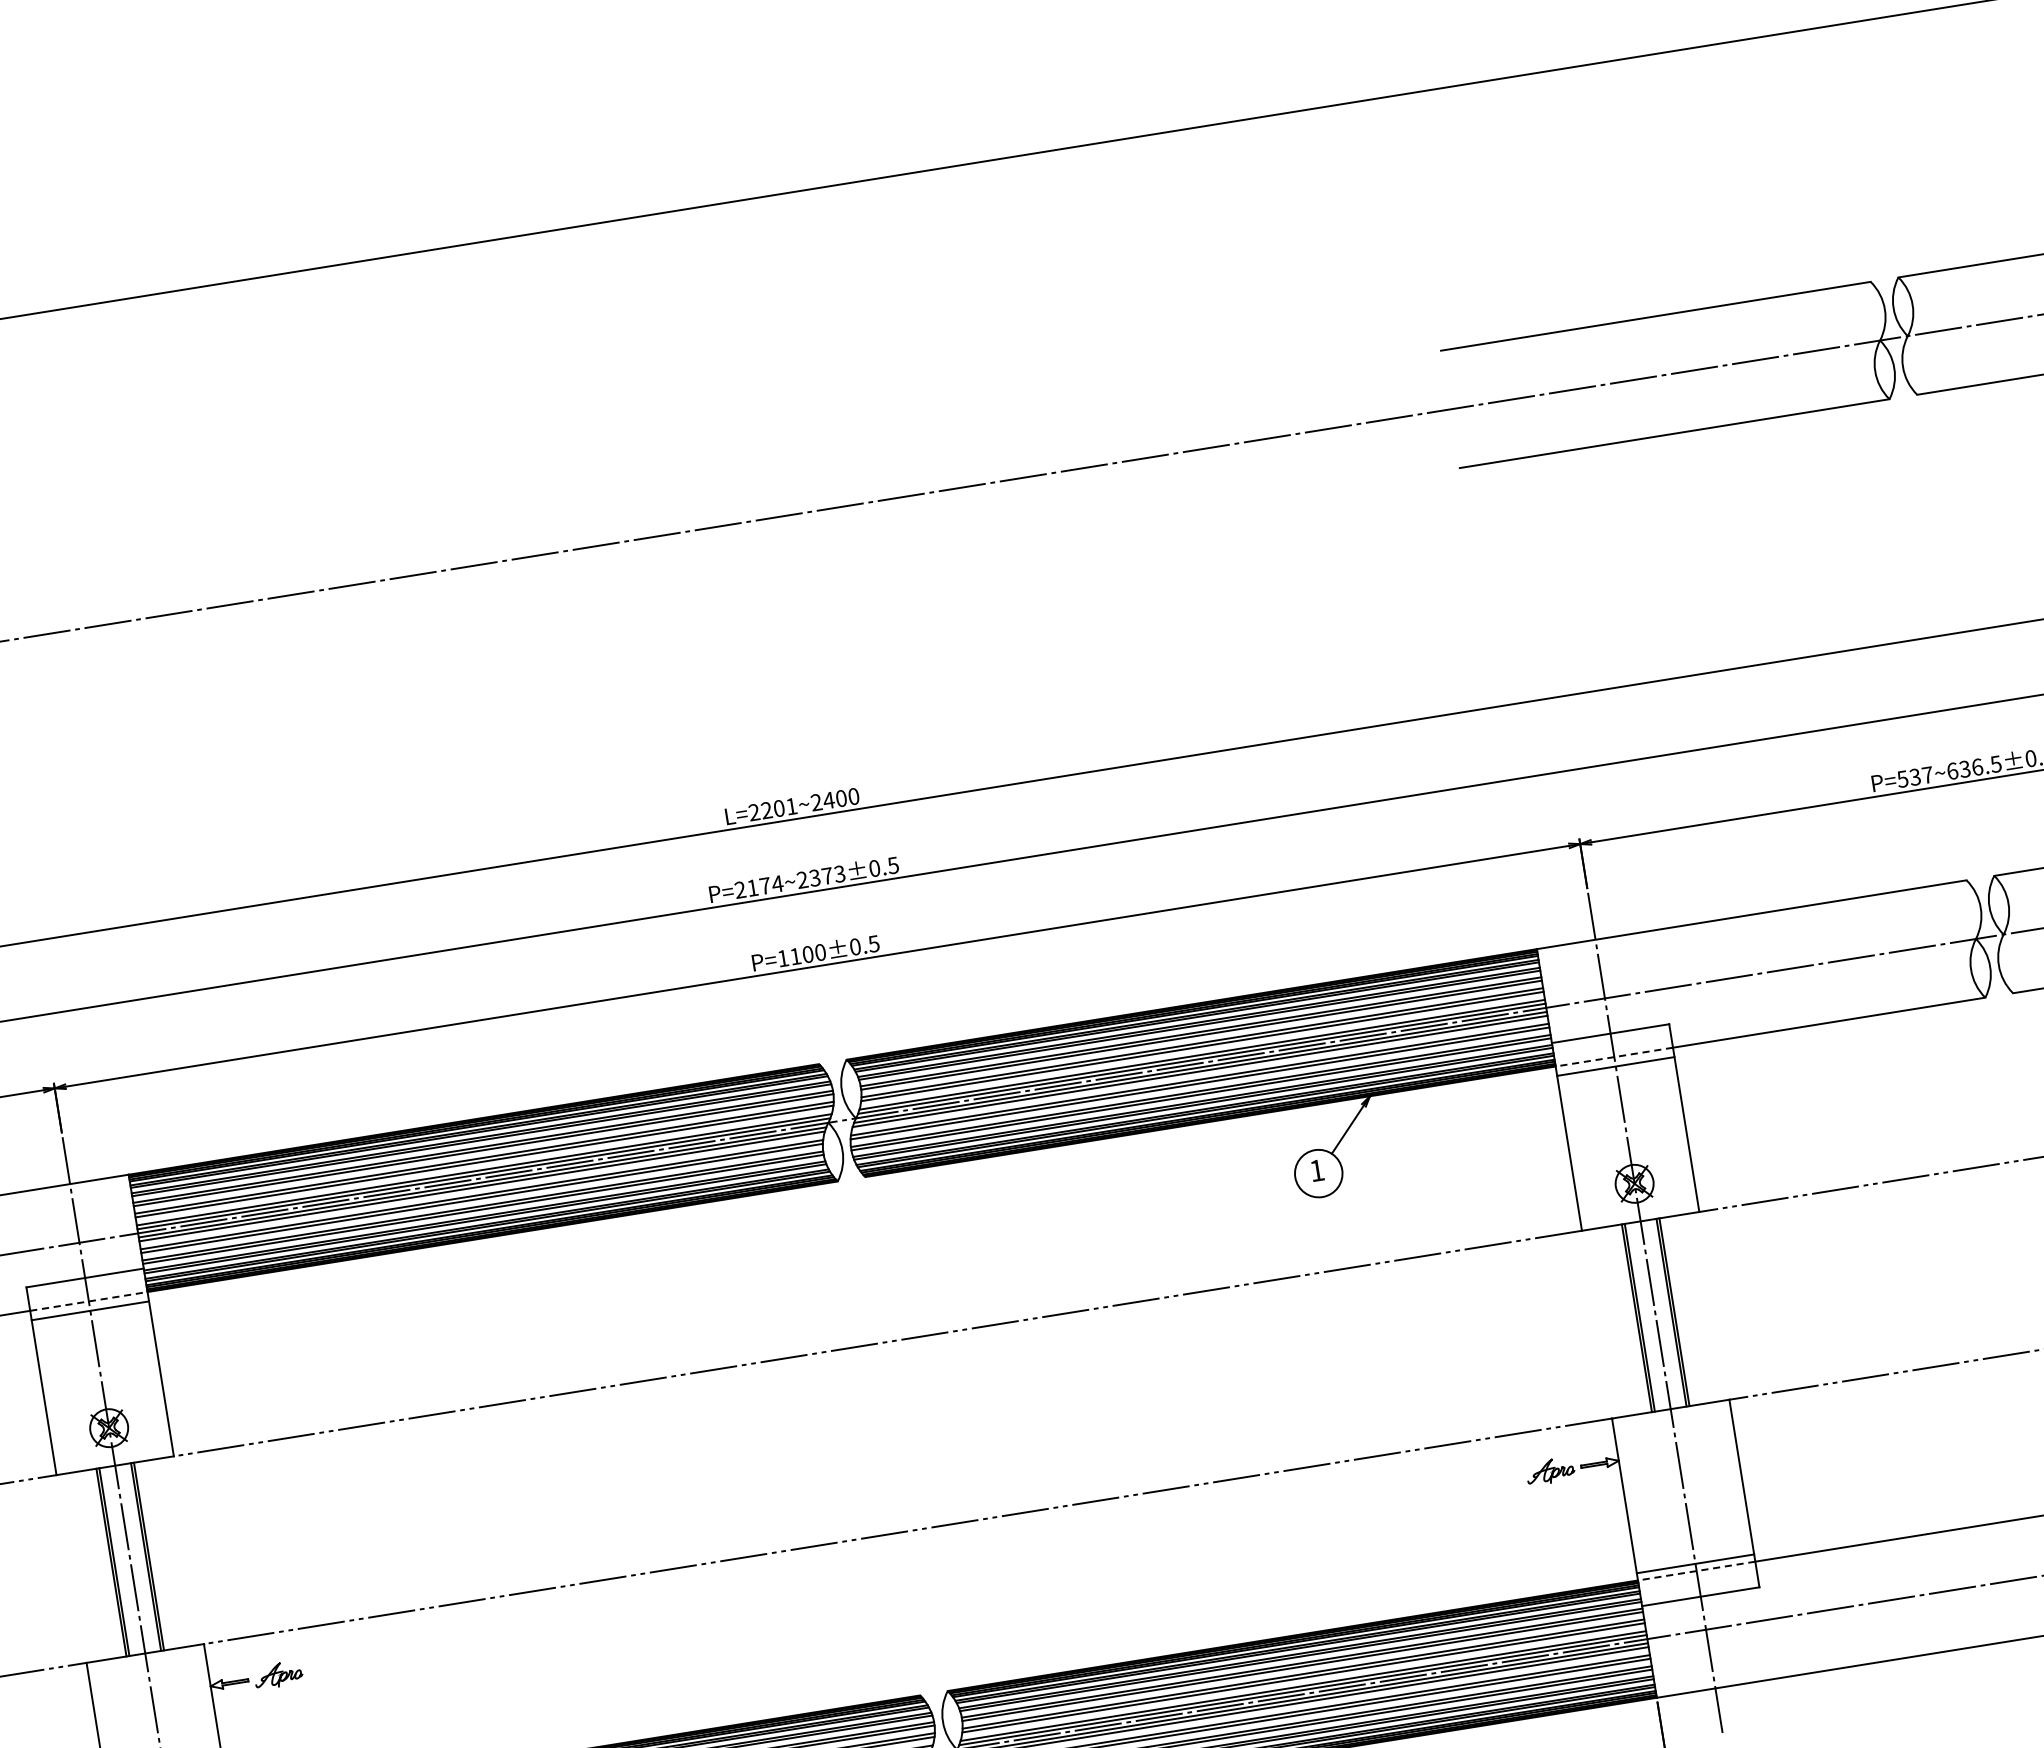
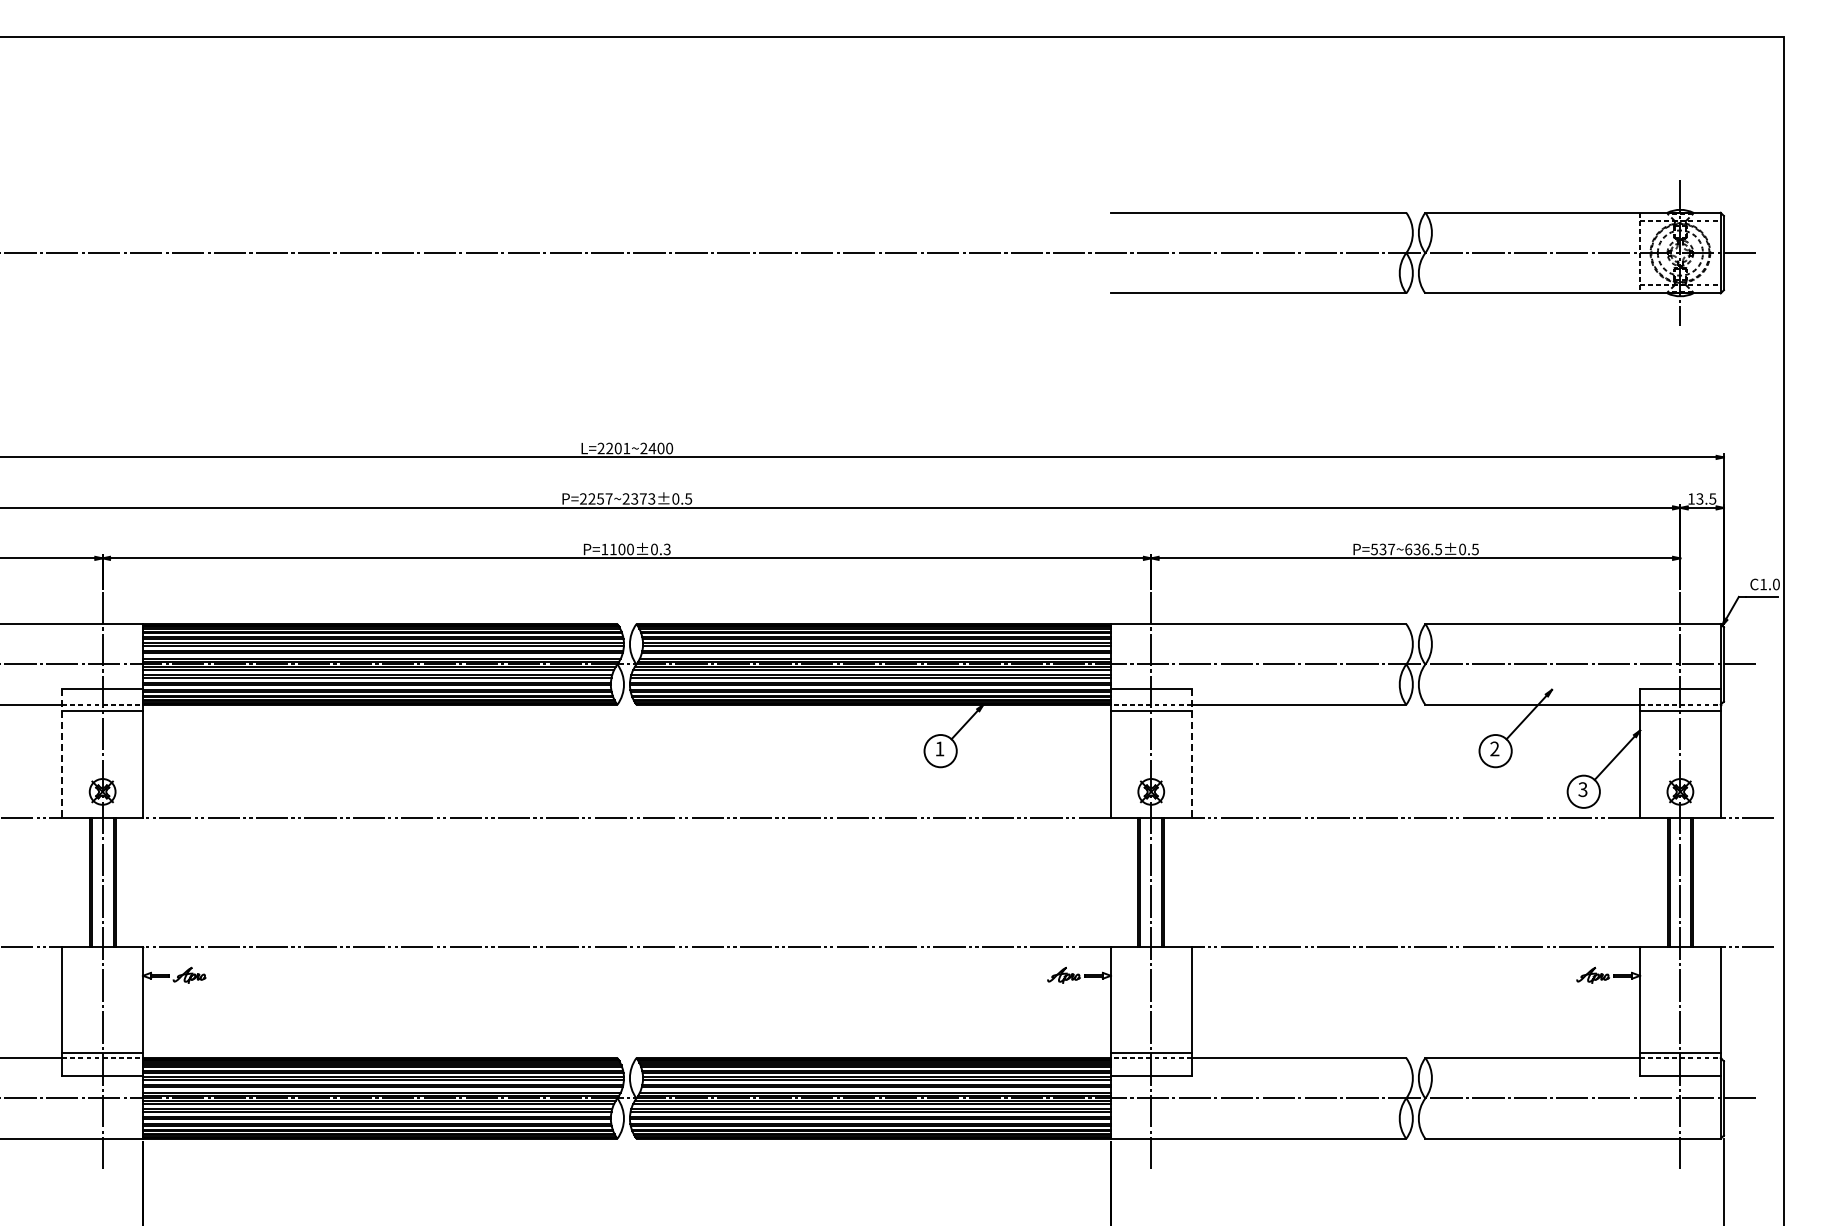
text: (765, 885) -> (600, 498), P=2174~2373±0.5 -> P=2257~2373±0.5
text: (874, 942) -> (667, 548), P=1100±0.5 -> P=1100±0.3
line: (1684, 1118) -> (1191, 753), solid -> dashed
line: (41, 1381) -> (62, 753), solid -> dashed

